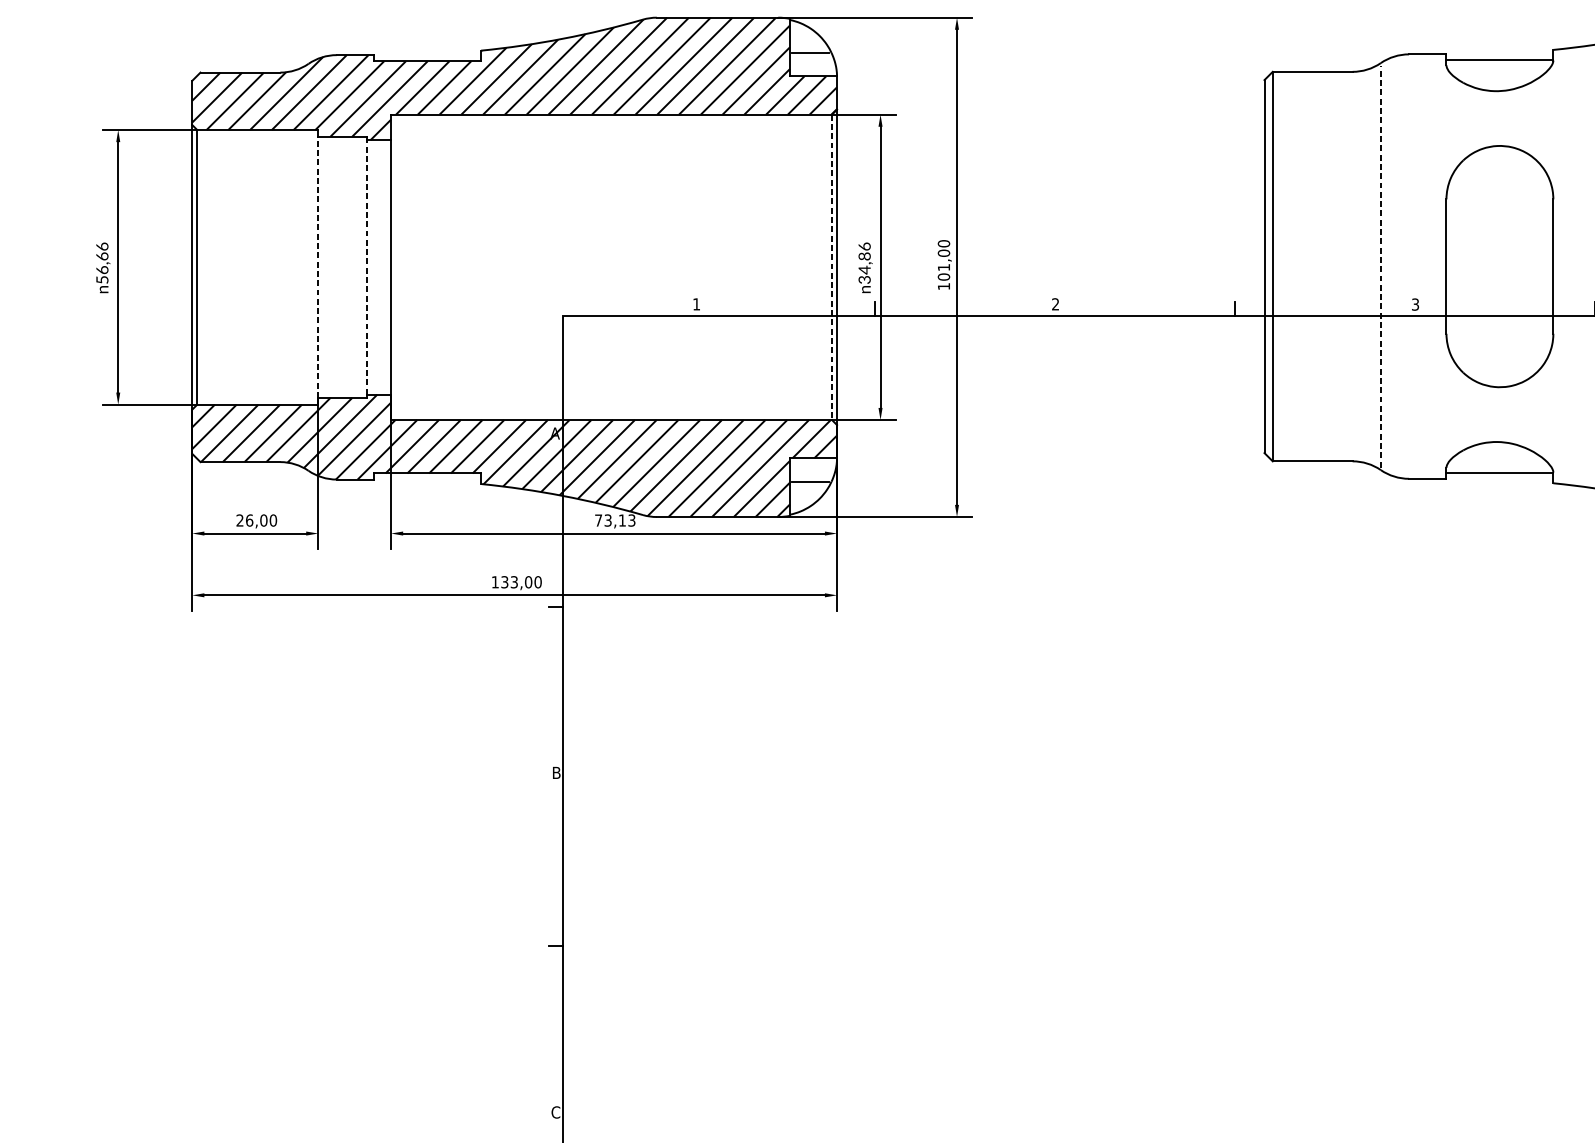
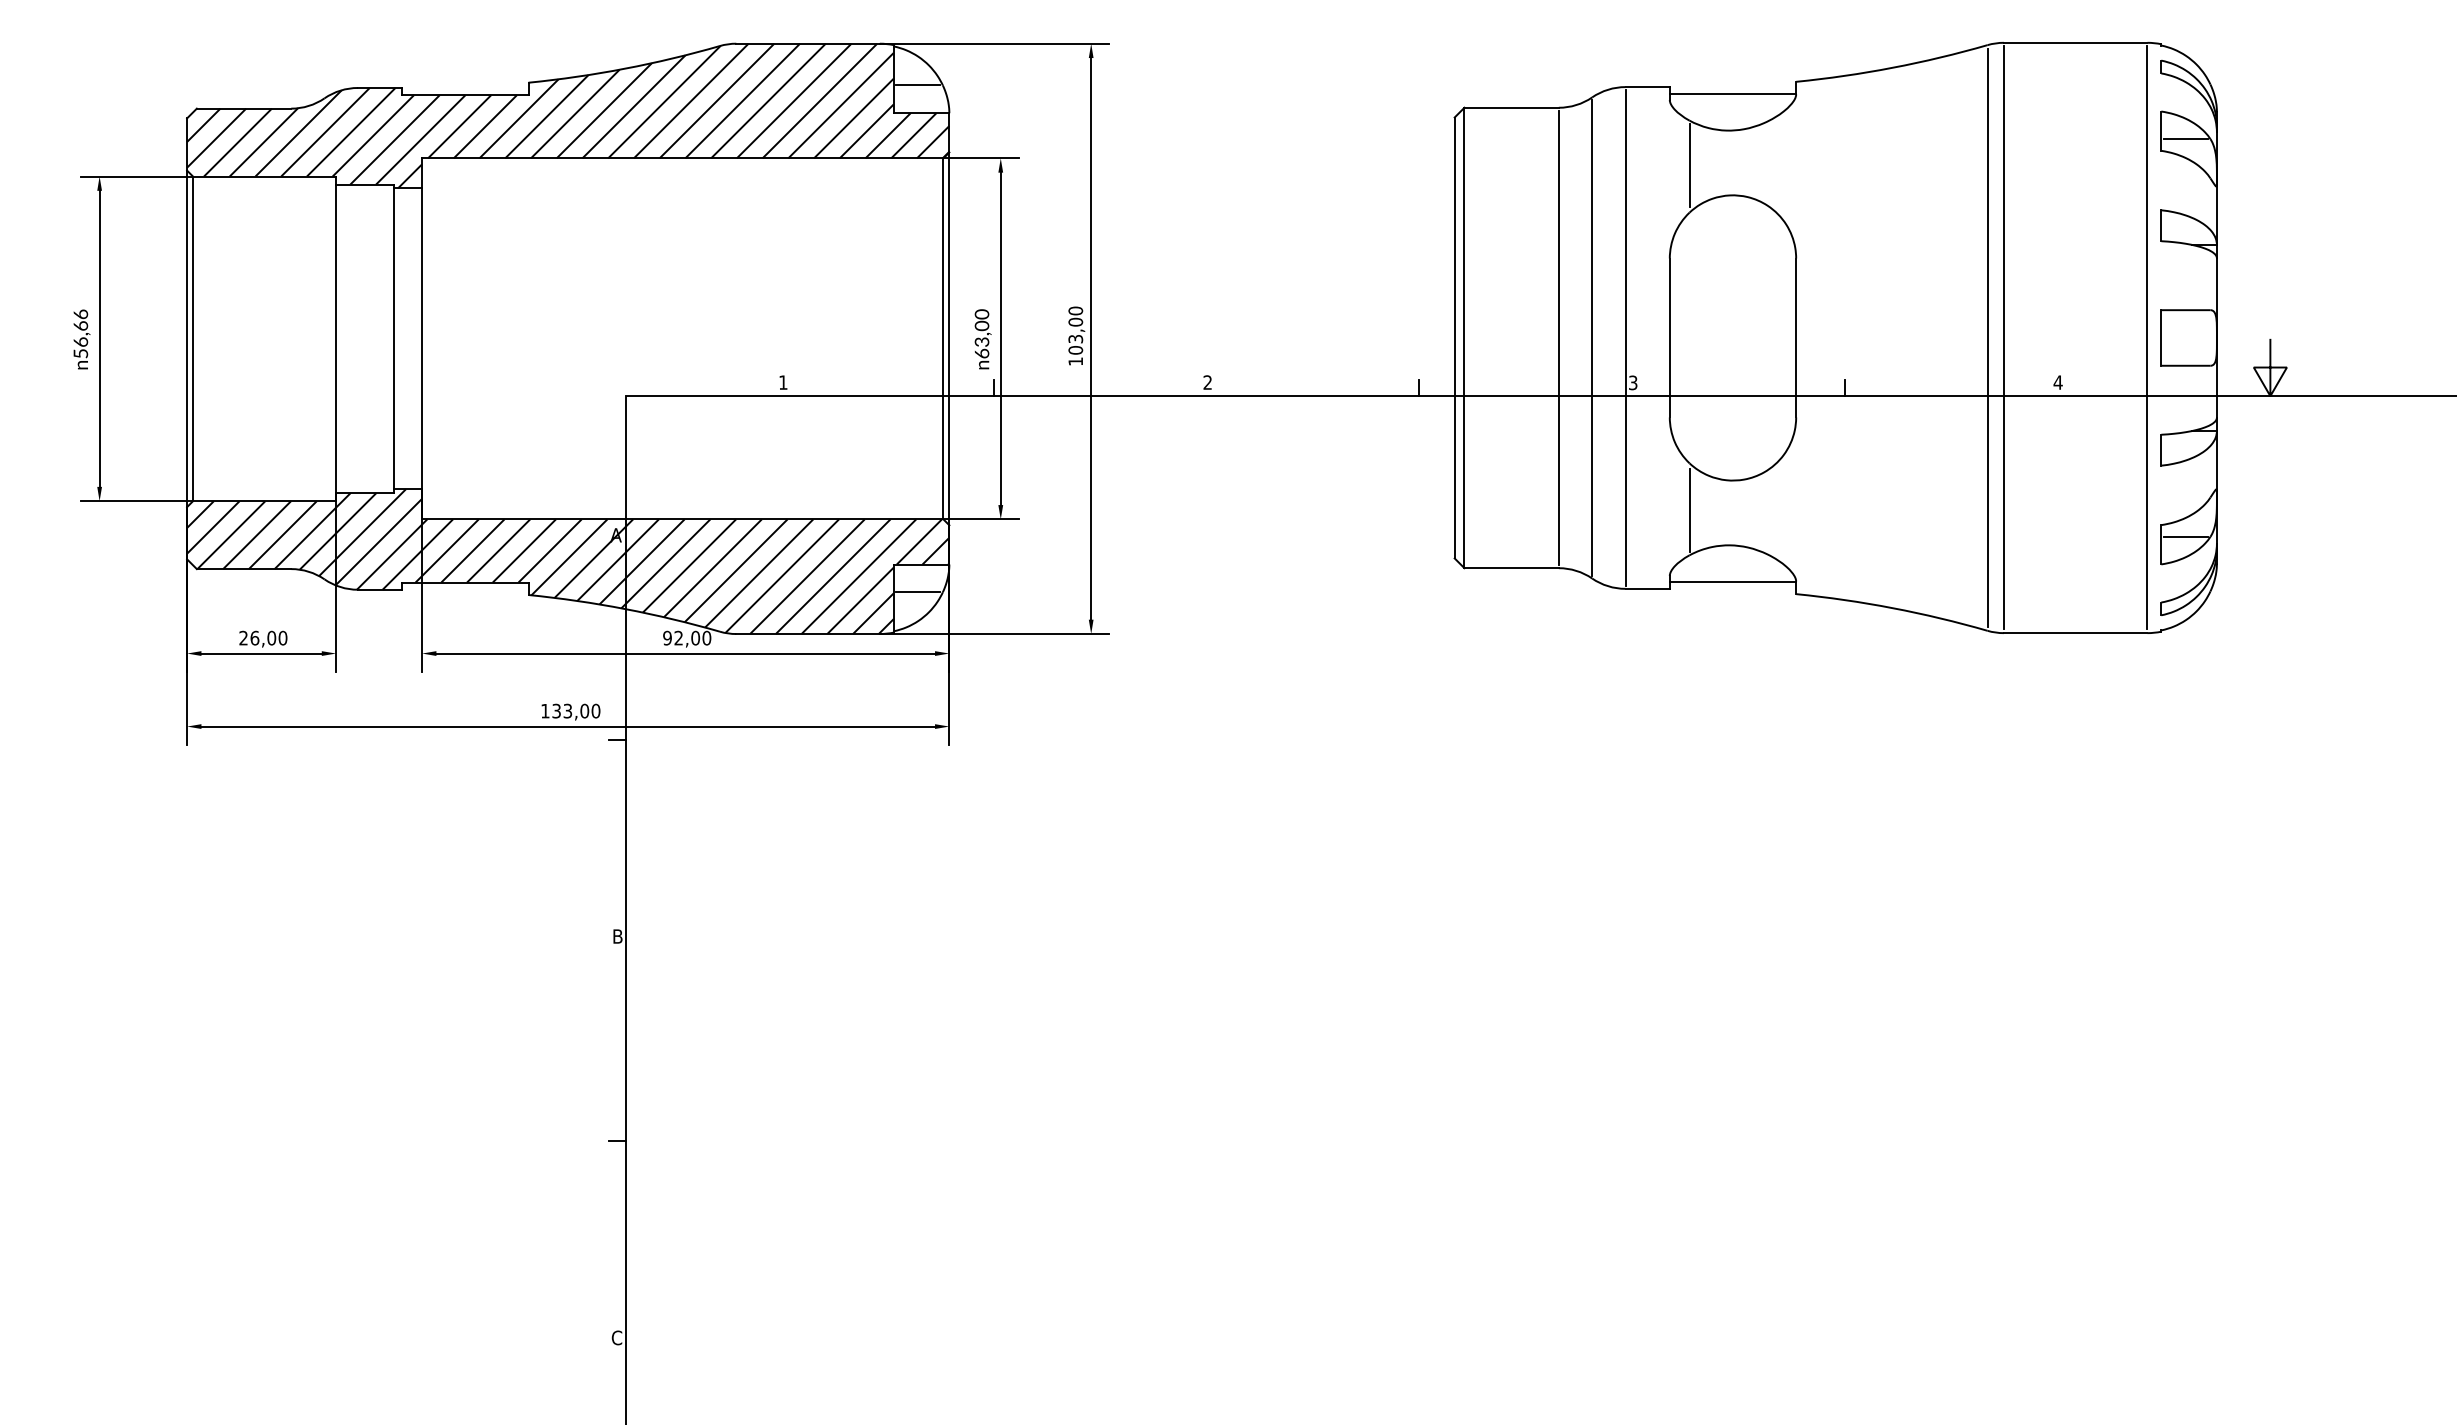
line: (1463, 120) -> (1689, 165), added
text: (864, 262) -> (981, 333), 34,86 -> 63,00
line: (1352, 266) -> (1558, 337), added
line: (1381, 266) -> (1592, 337), dashed -> solid
line: (1408, 266) -> (1625, 337), added
line: (318, 267) -> (336, 338), dashed -> solid
line: (366, 267) -> (393, 338), dashed -> solid
line: (832, 267) -> (943, 338), dashed -> solid
text: (943, 267) -> (1075, 339), 101,00 -> 103,00
line: (1463, 412) -> (1689, 510), added
text: (615, 519) -> (687, 637), 73,13 -> 92,00

